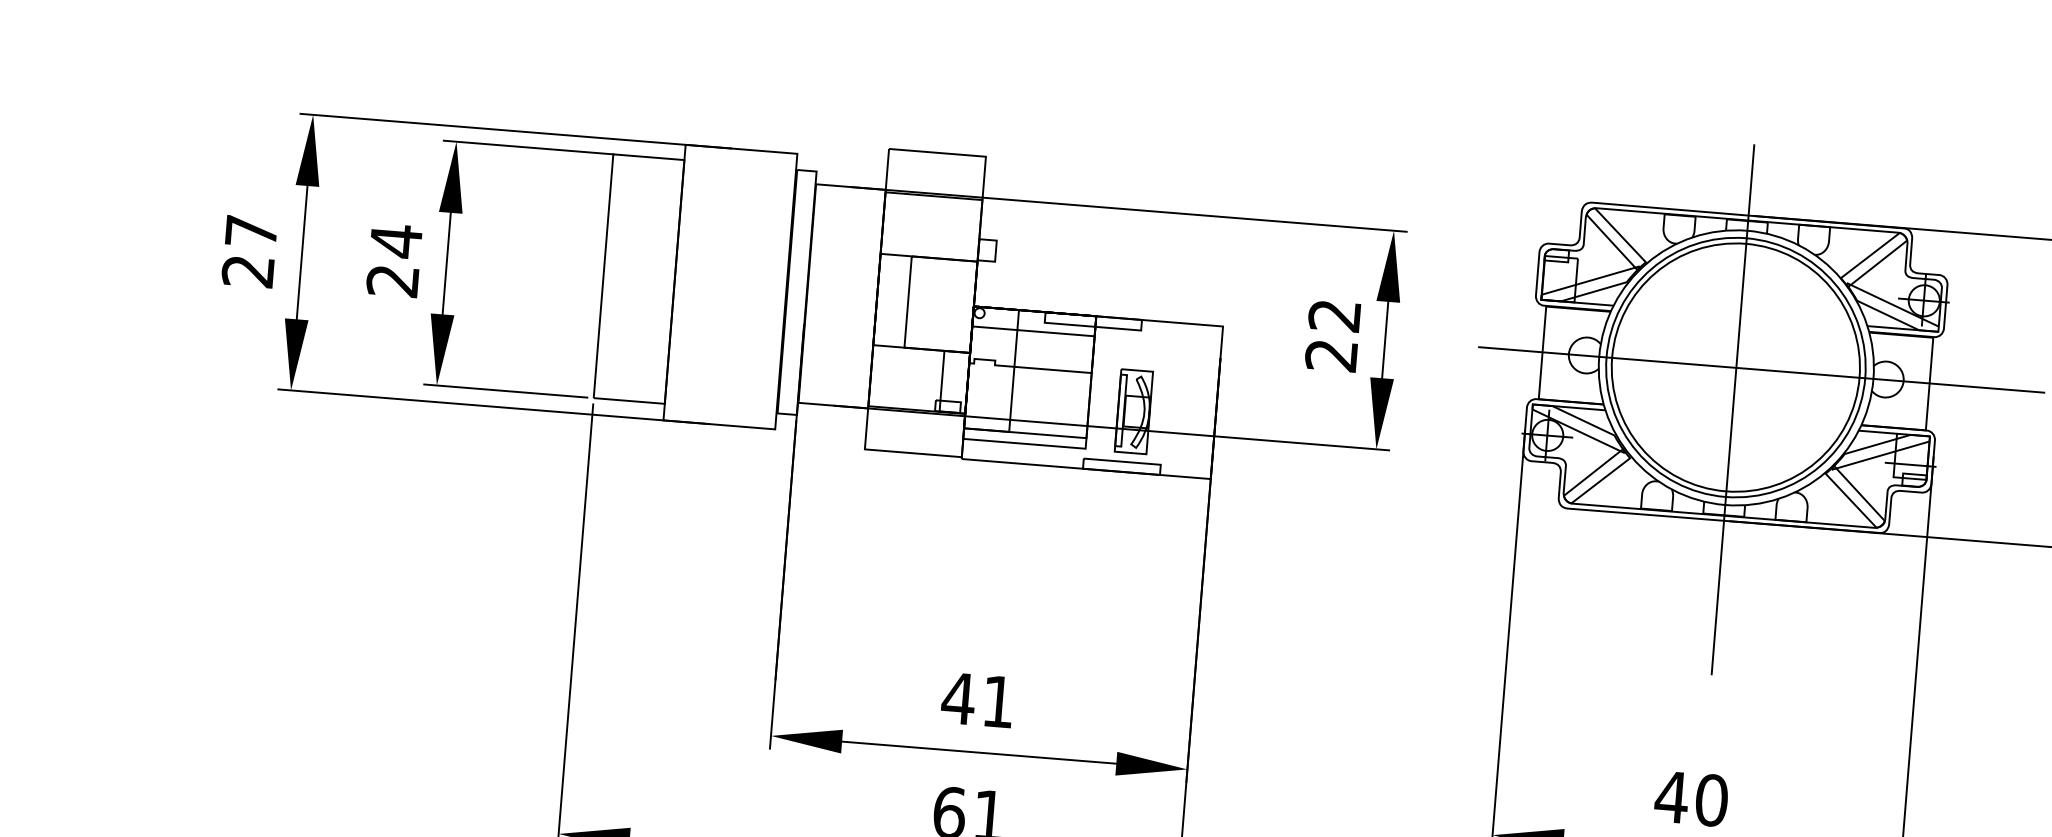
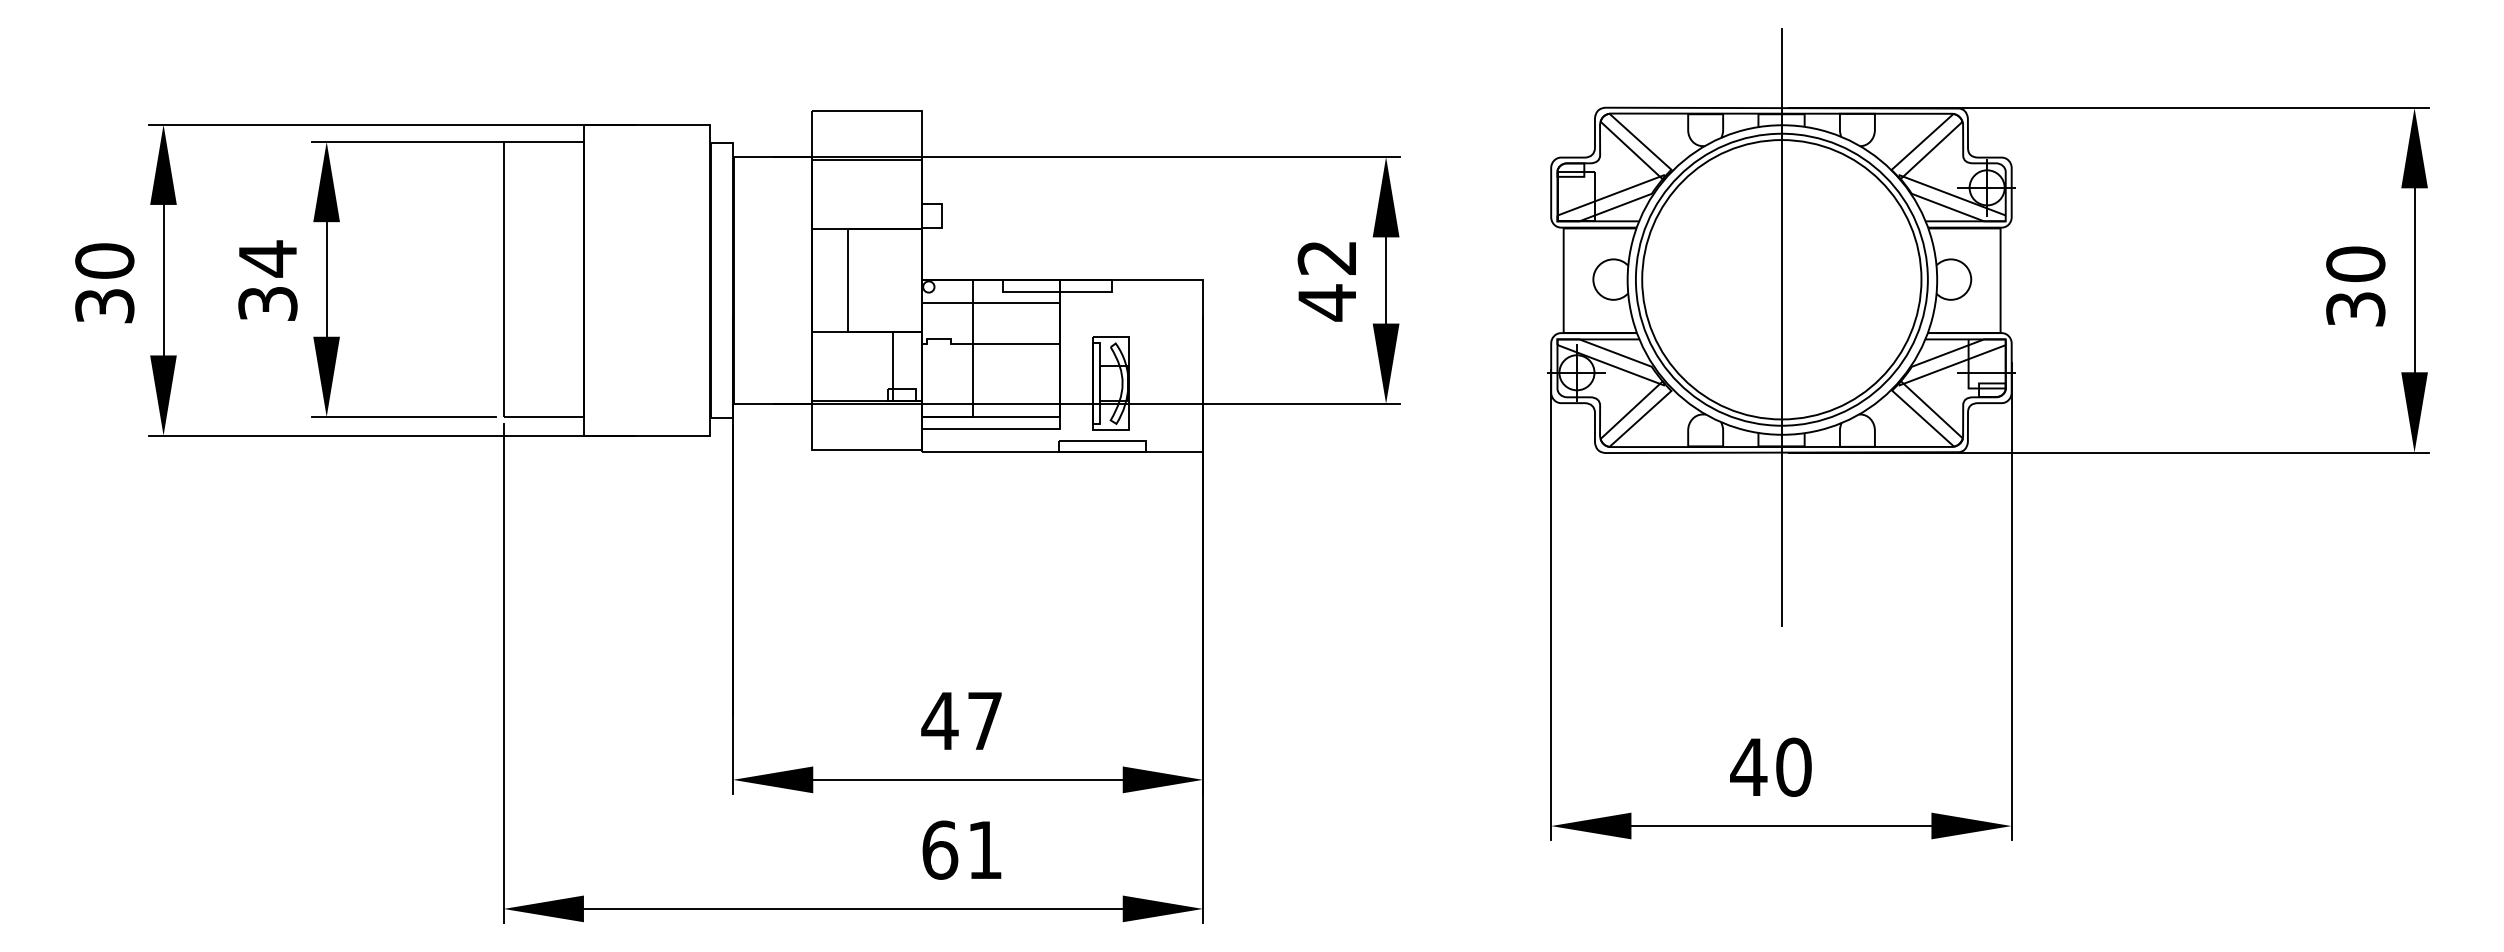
text: (249, 251) -> (104, 283), 27 -> 30
text: (392, 281) -> (267, 304), 24 -> 34
text: (1330, 355) -> (1326, 302), 22 -> 42
line: (1761, 370) -> (1810, 280), removed
text: (998, 701) -> (984, 720), 41 -> 47

